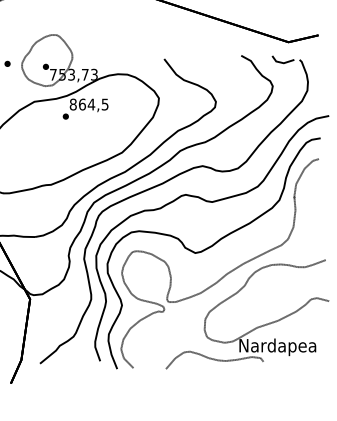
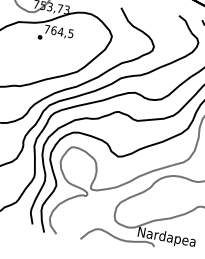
text: (72, 104) -> (46, 29), 864,5 -> 764,5

